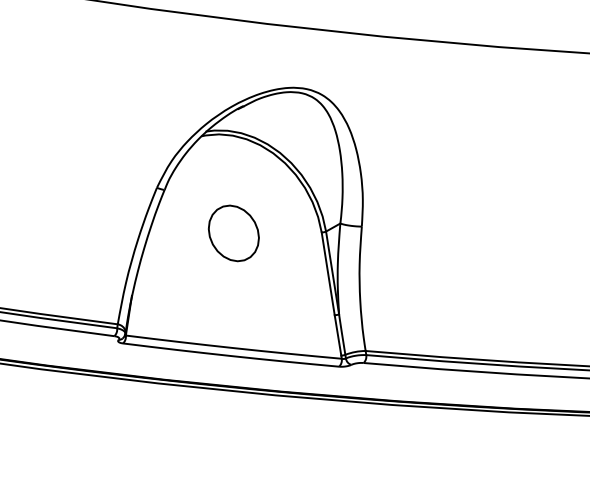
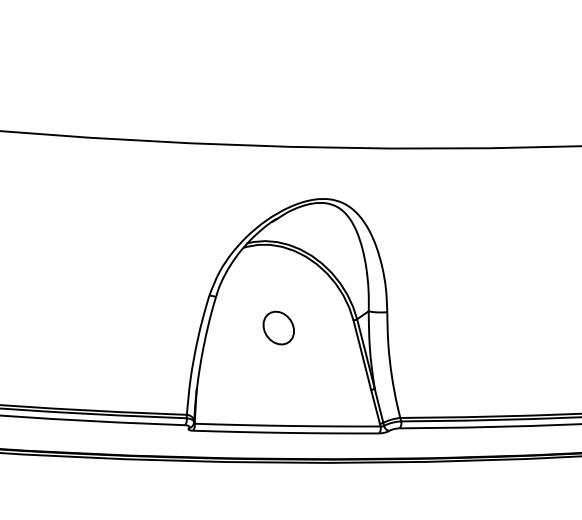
part: (233, 232) -> (278, 327), size x0.7

